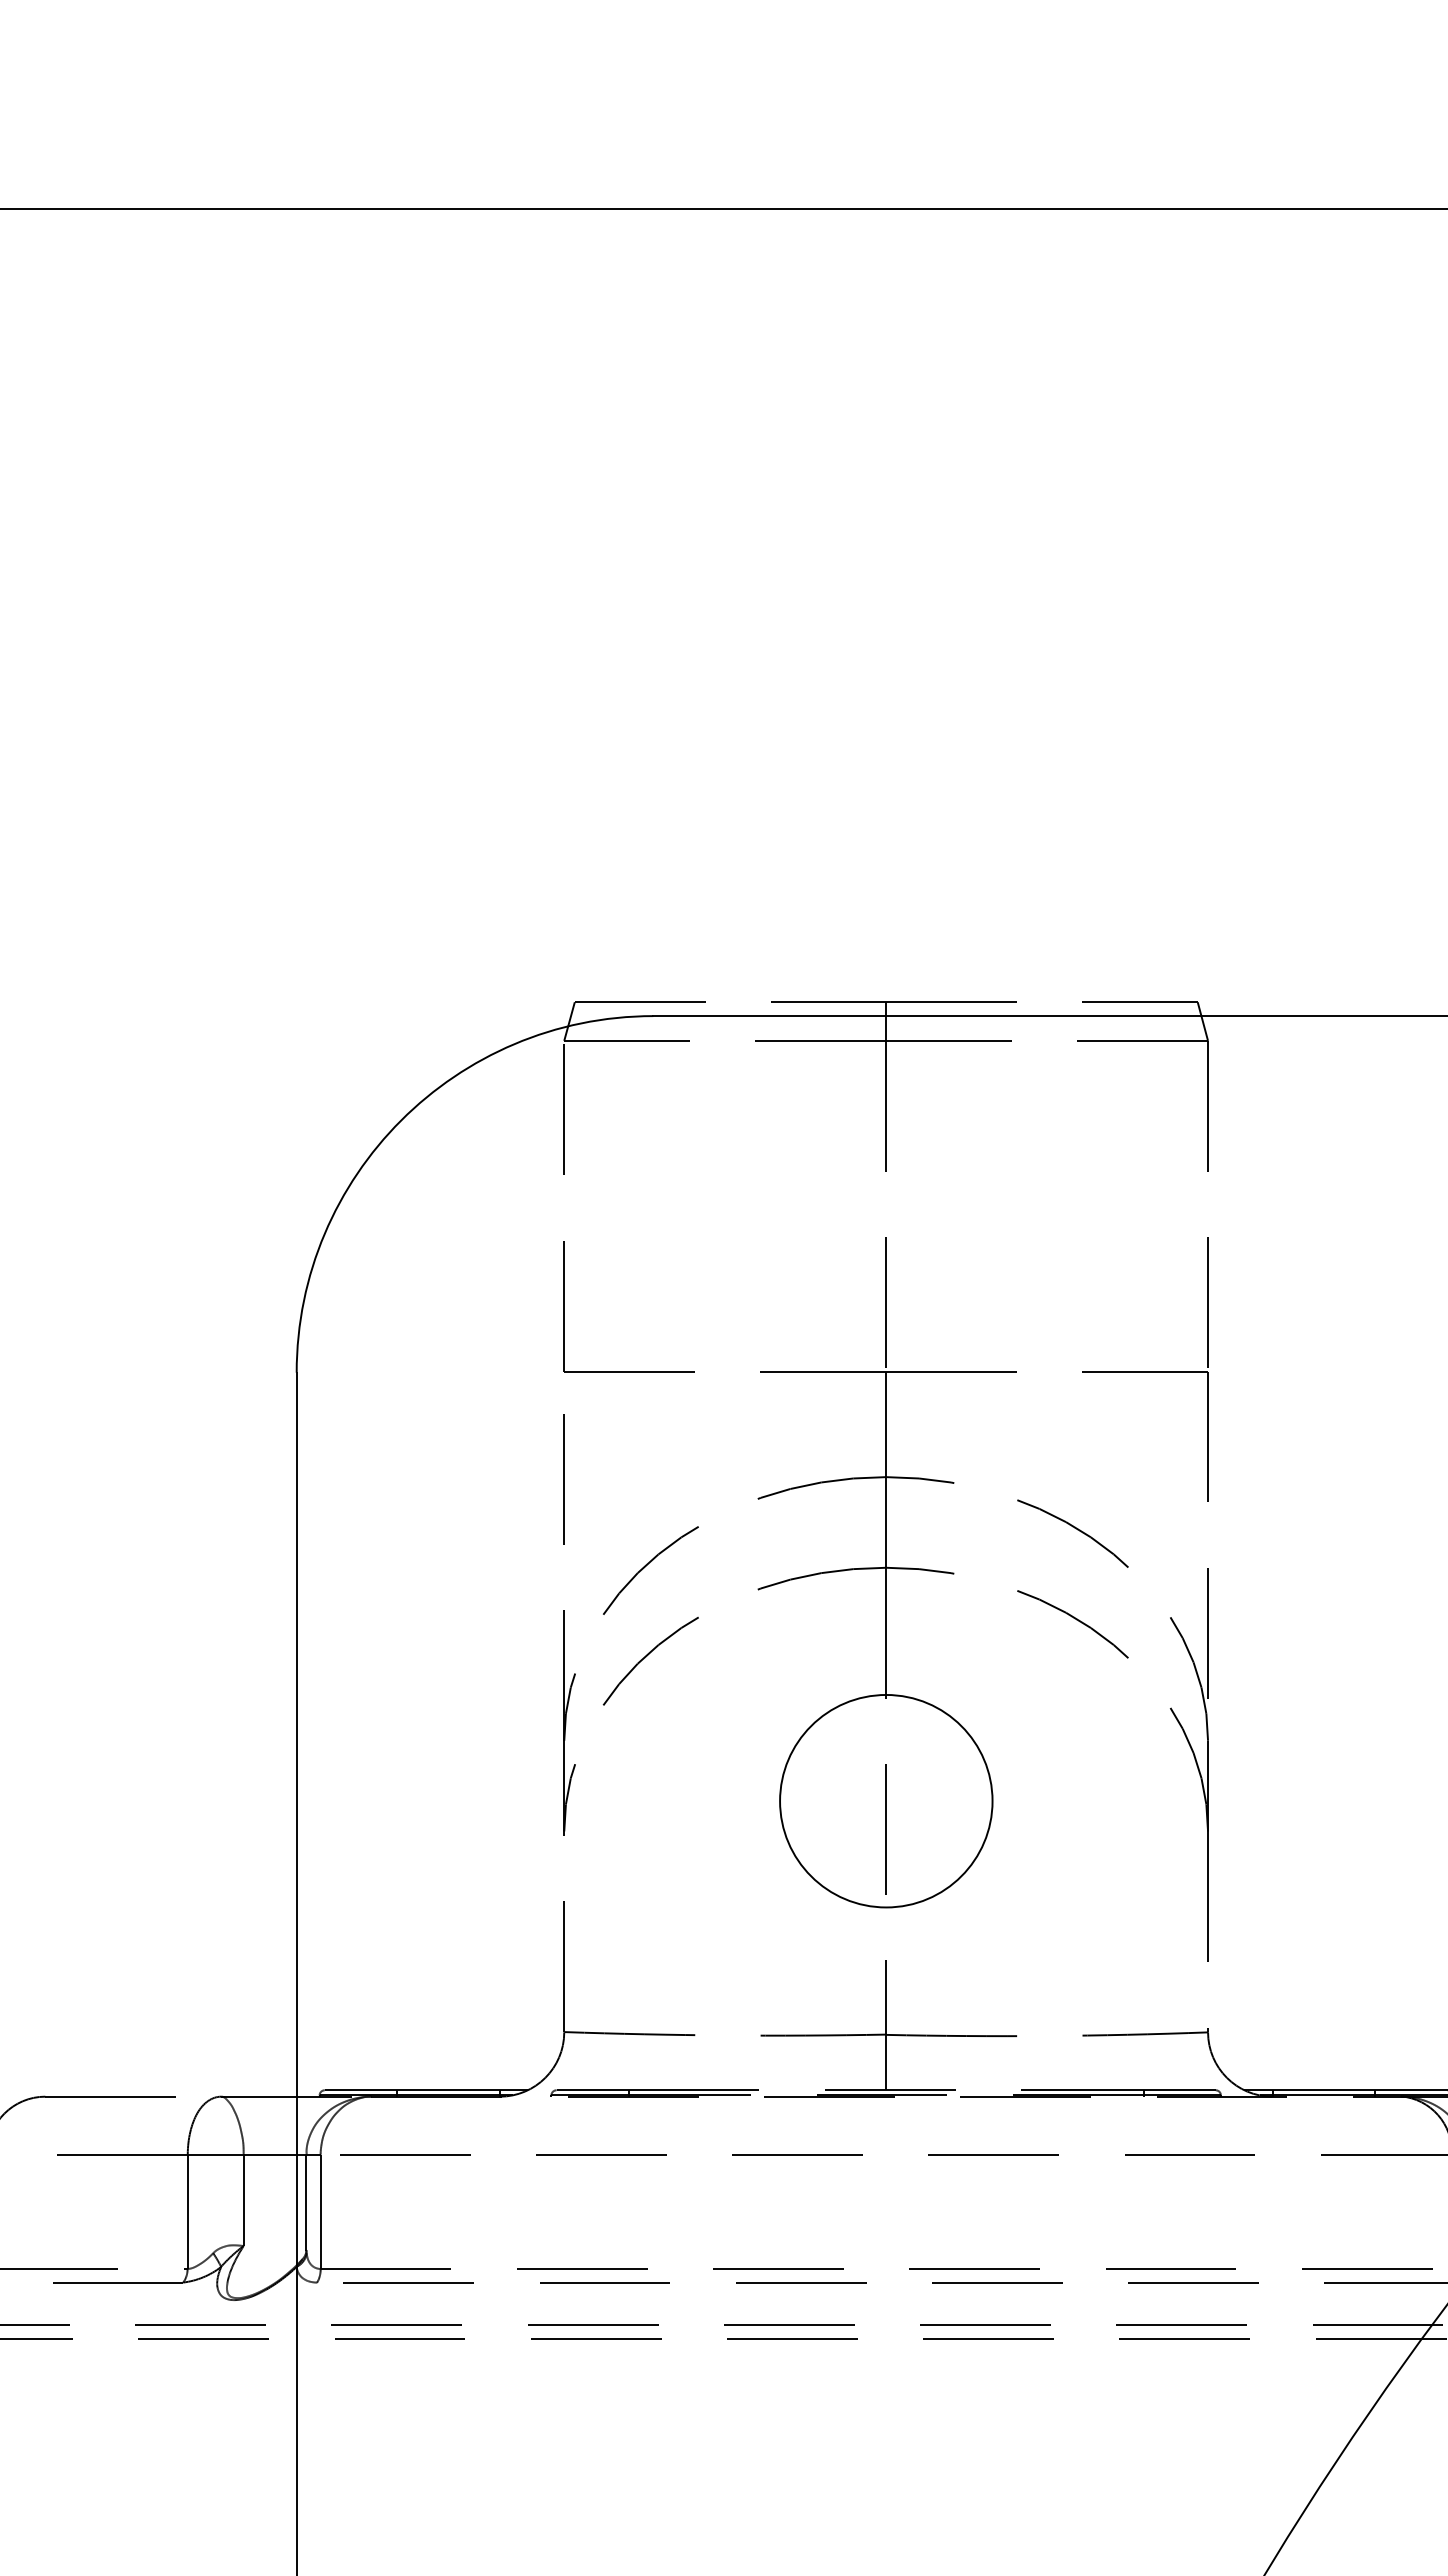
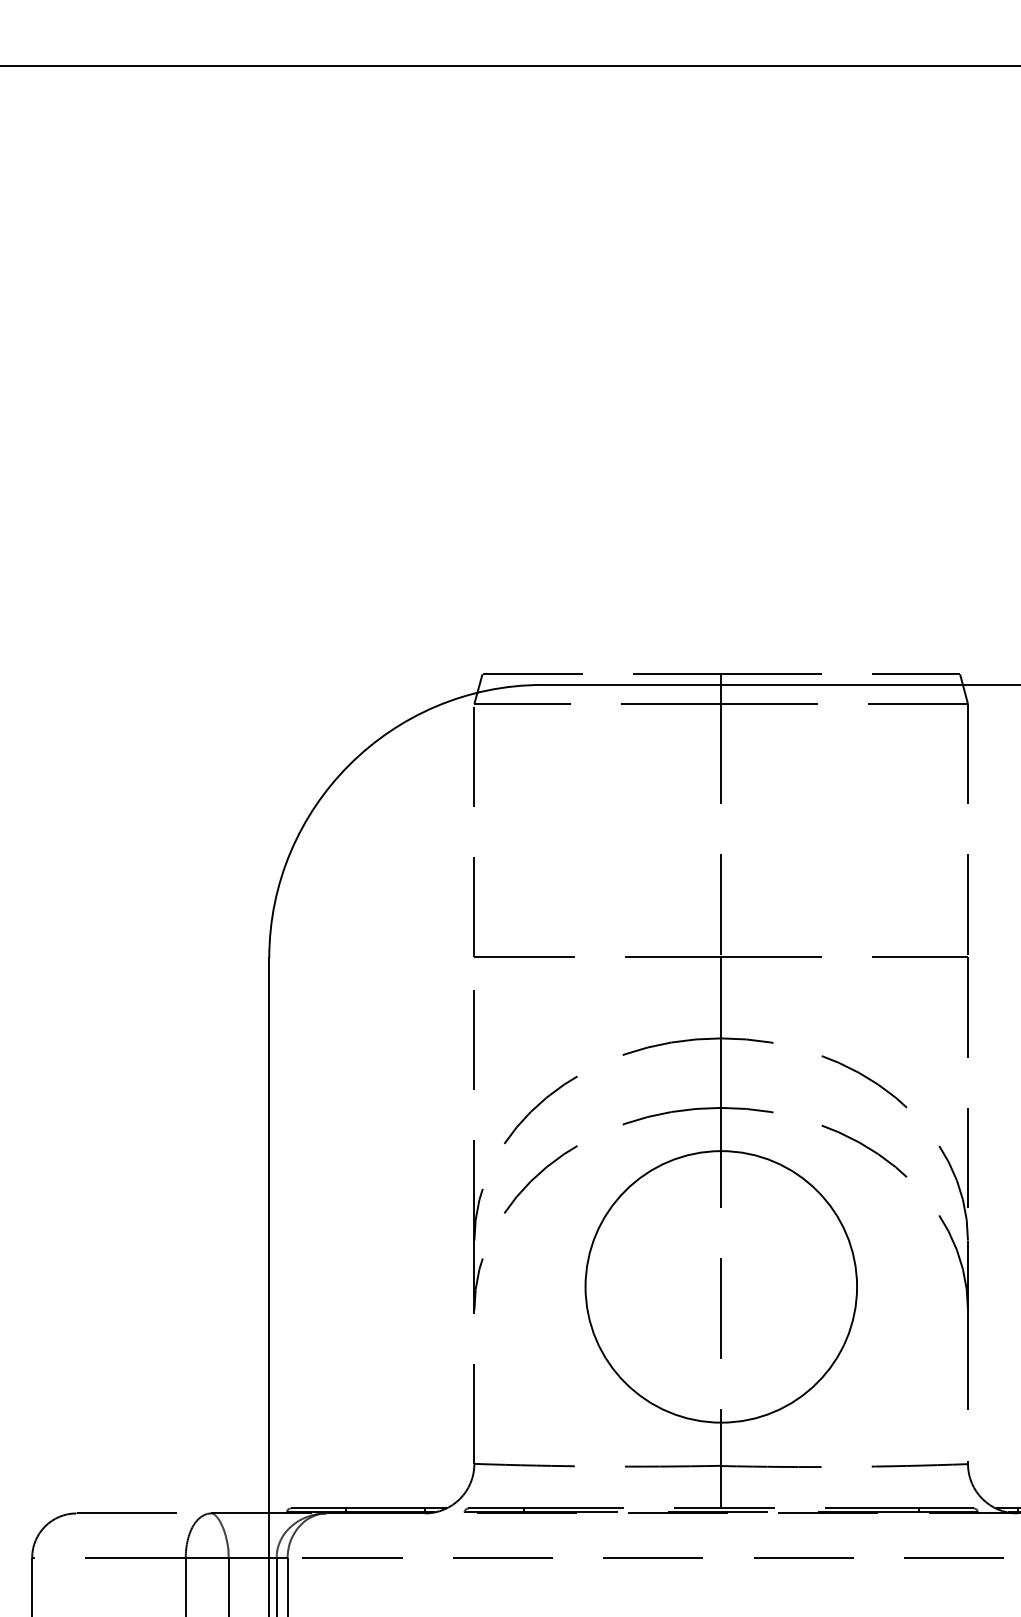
circle: (886, 1801) -> (721, 1287), size x1.67

